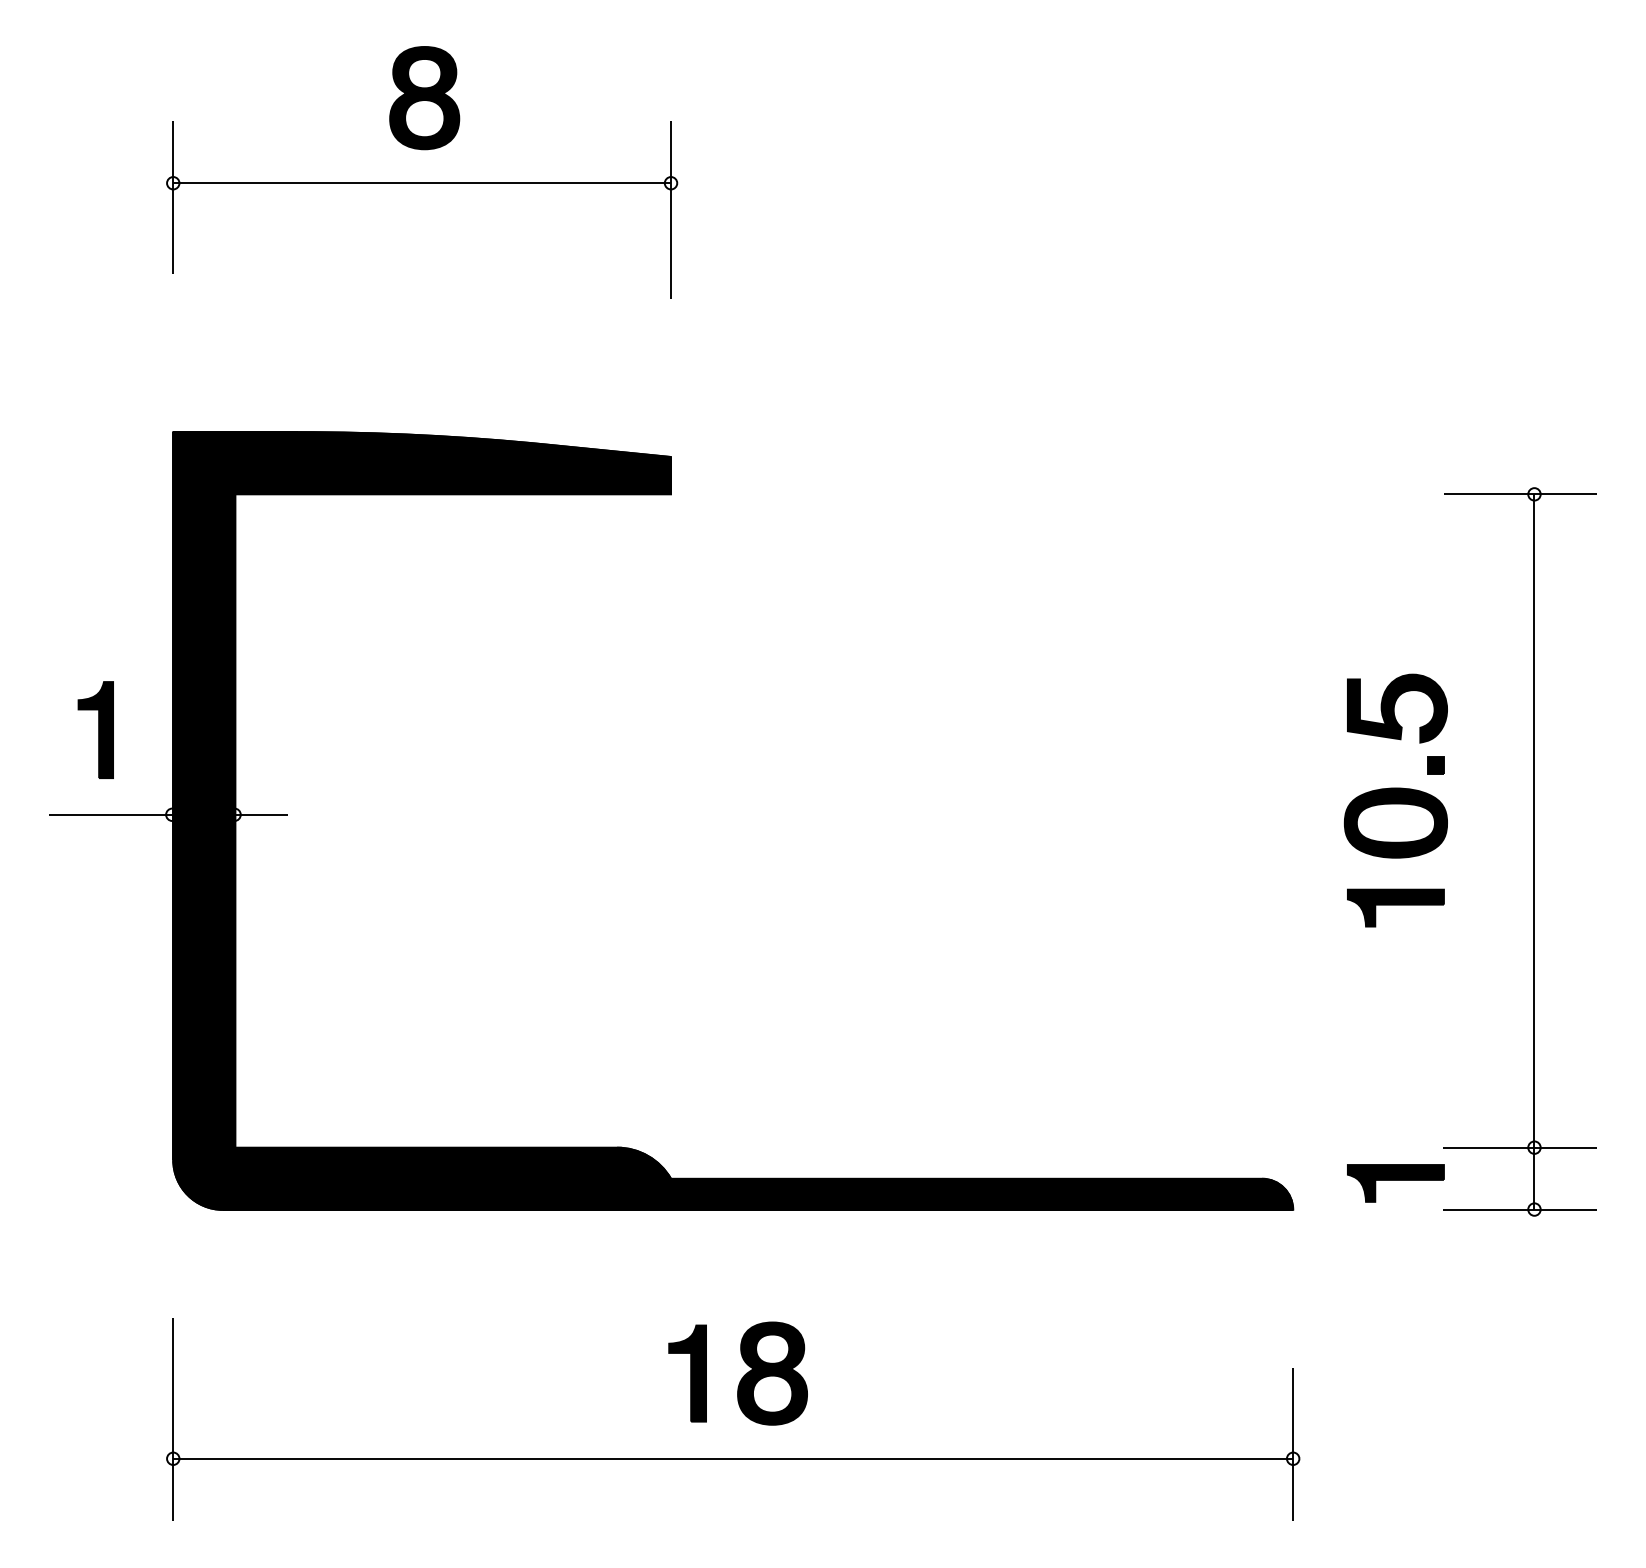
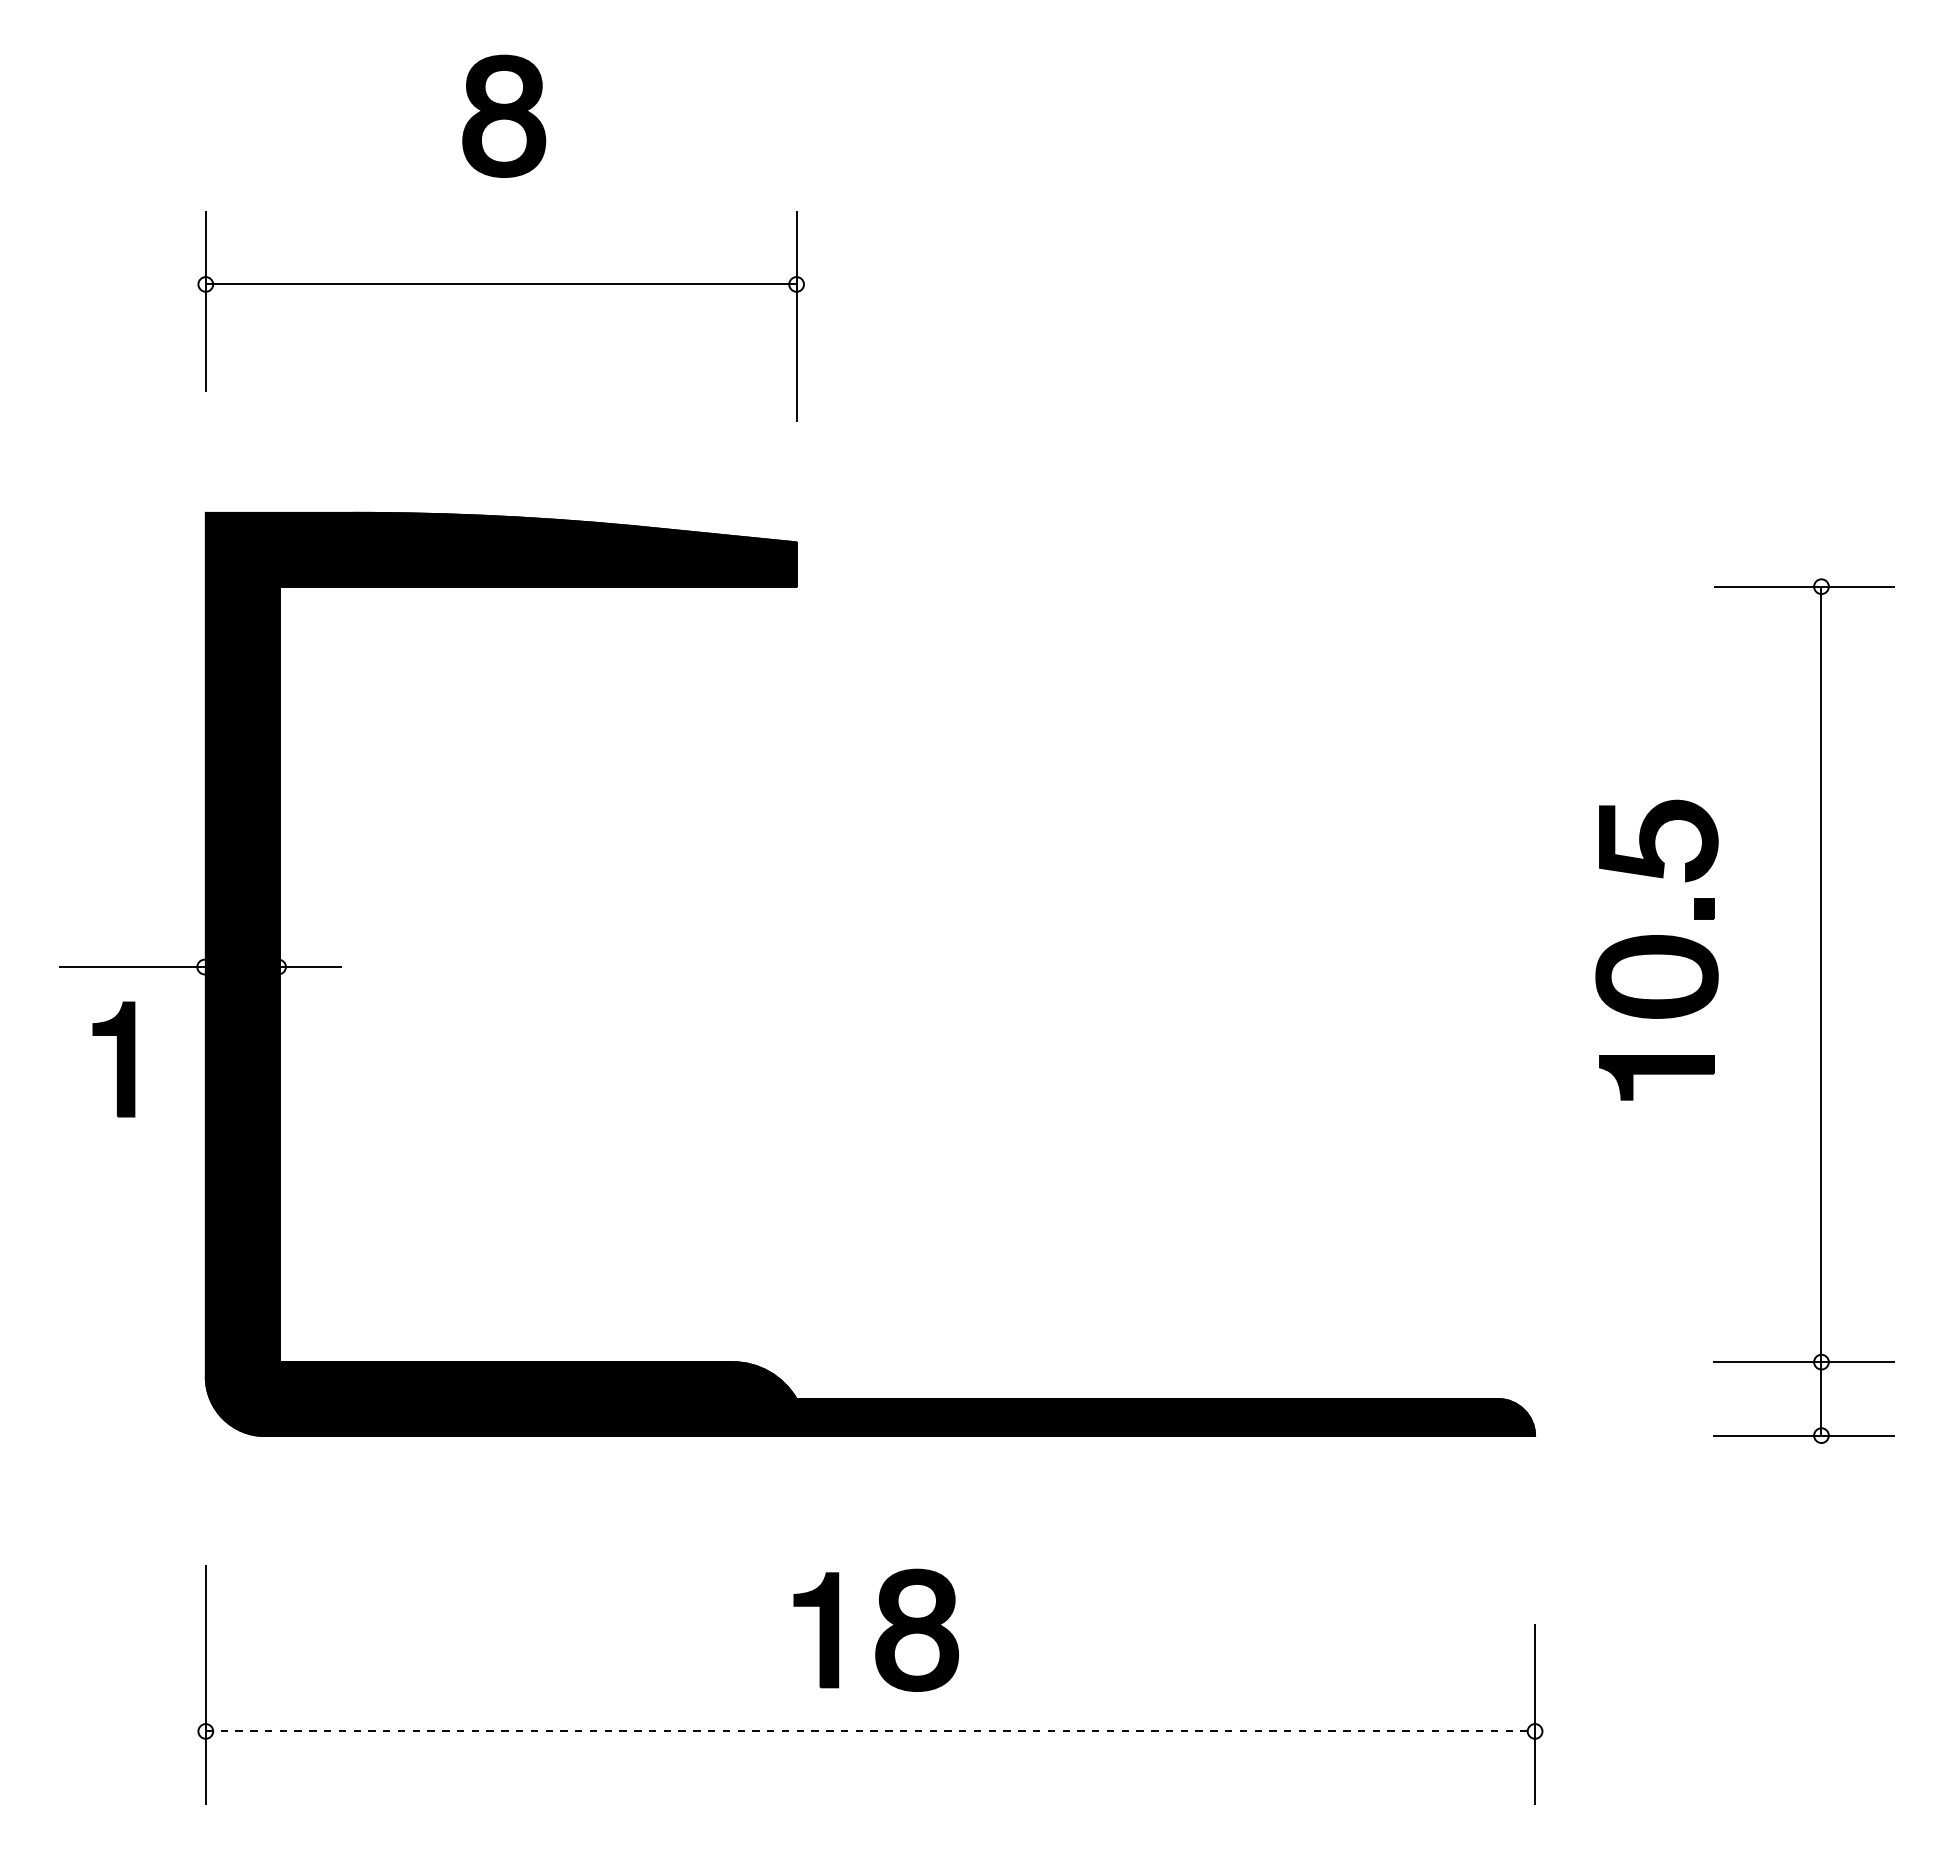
part: (421, 183) -> (500, 284), moved
part: (95, 730) -> (113, 1059), moved
part: (1395, 1183) -> (1656, 1404), removed
line: (733, 1458) -> (870, 1731), solid -> dashed

